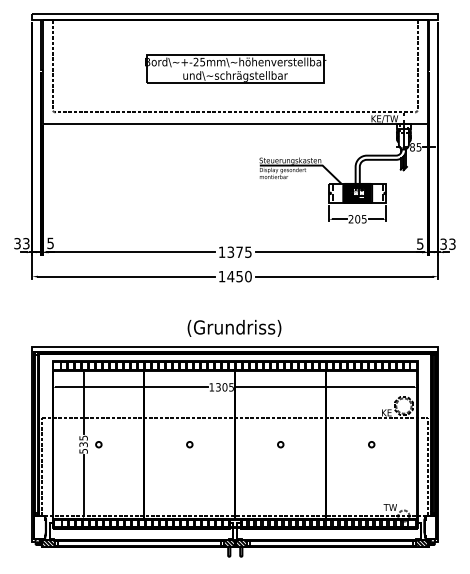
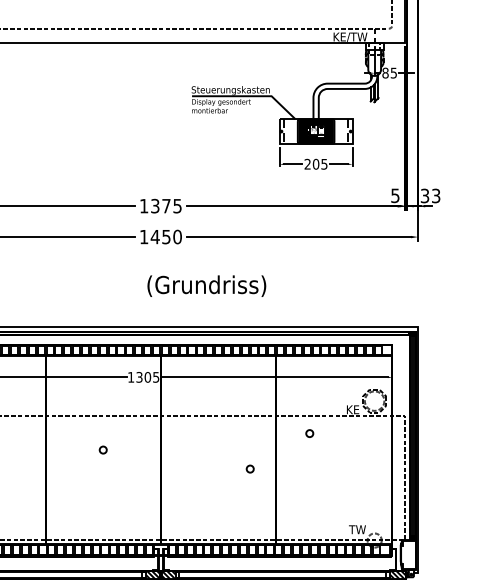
text: (234, 327) -> (206, 285), moved
circle: (280, 444) -> (249, 468), moved
circle: (371, 444) -> (309, 433), moved

